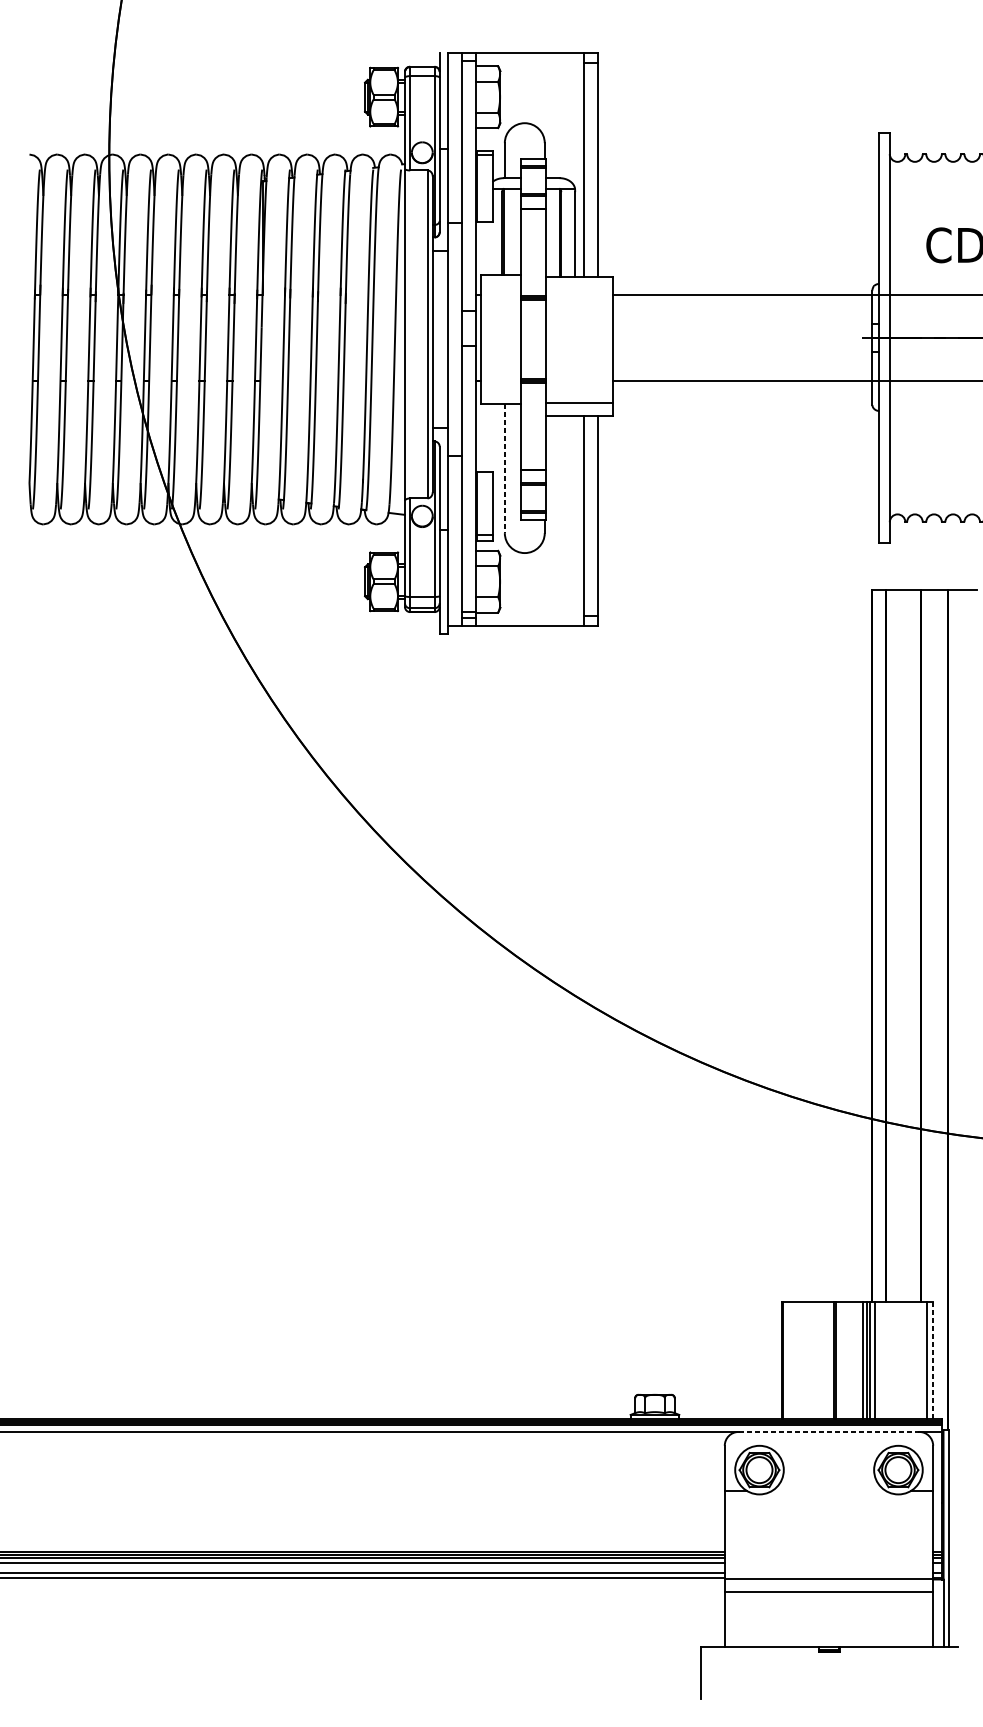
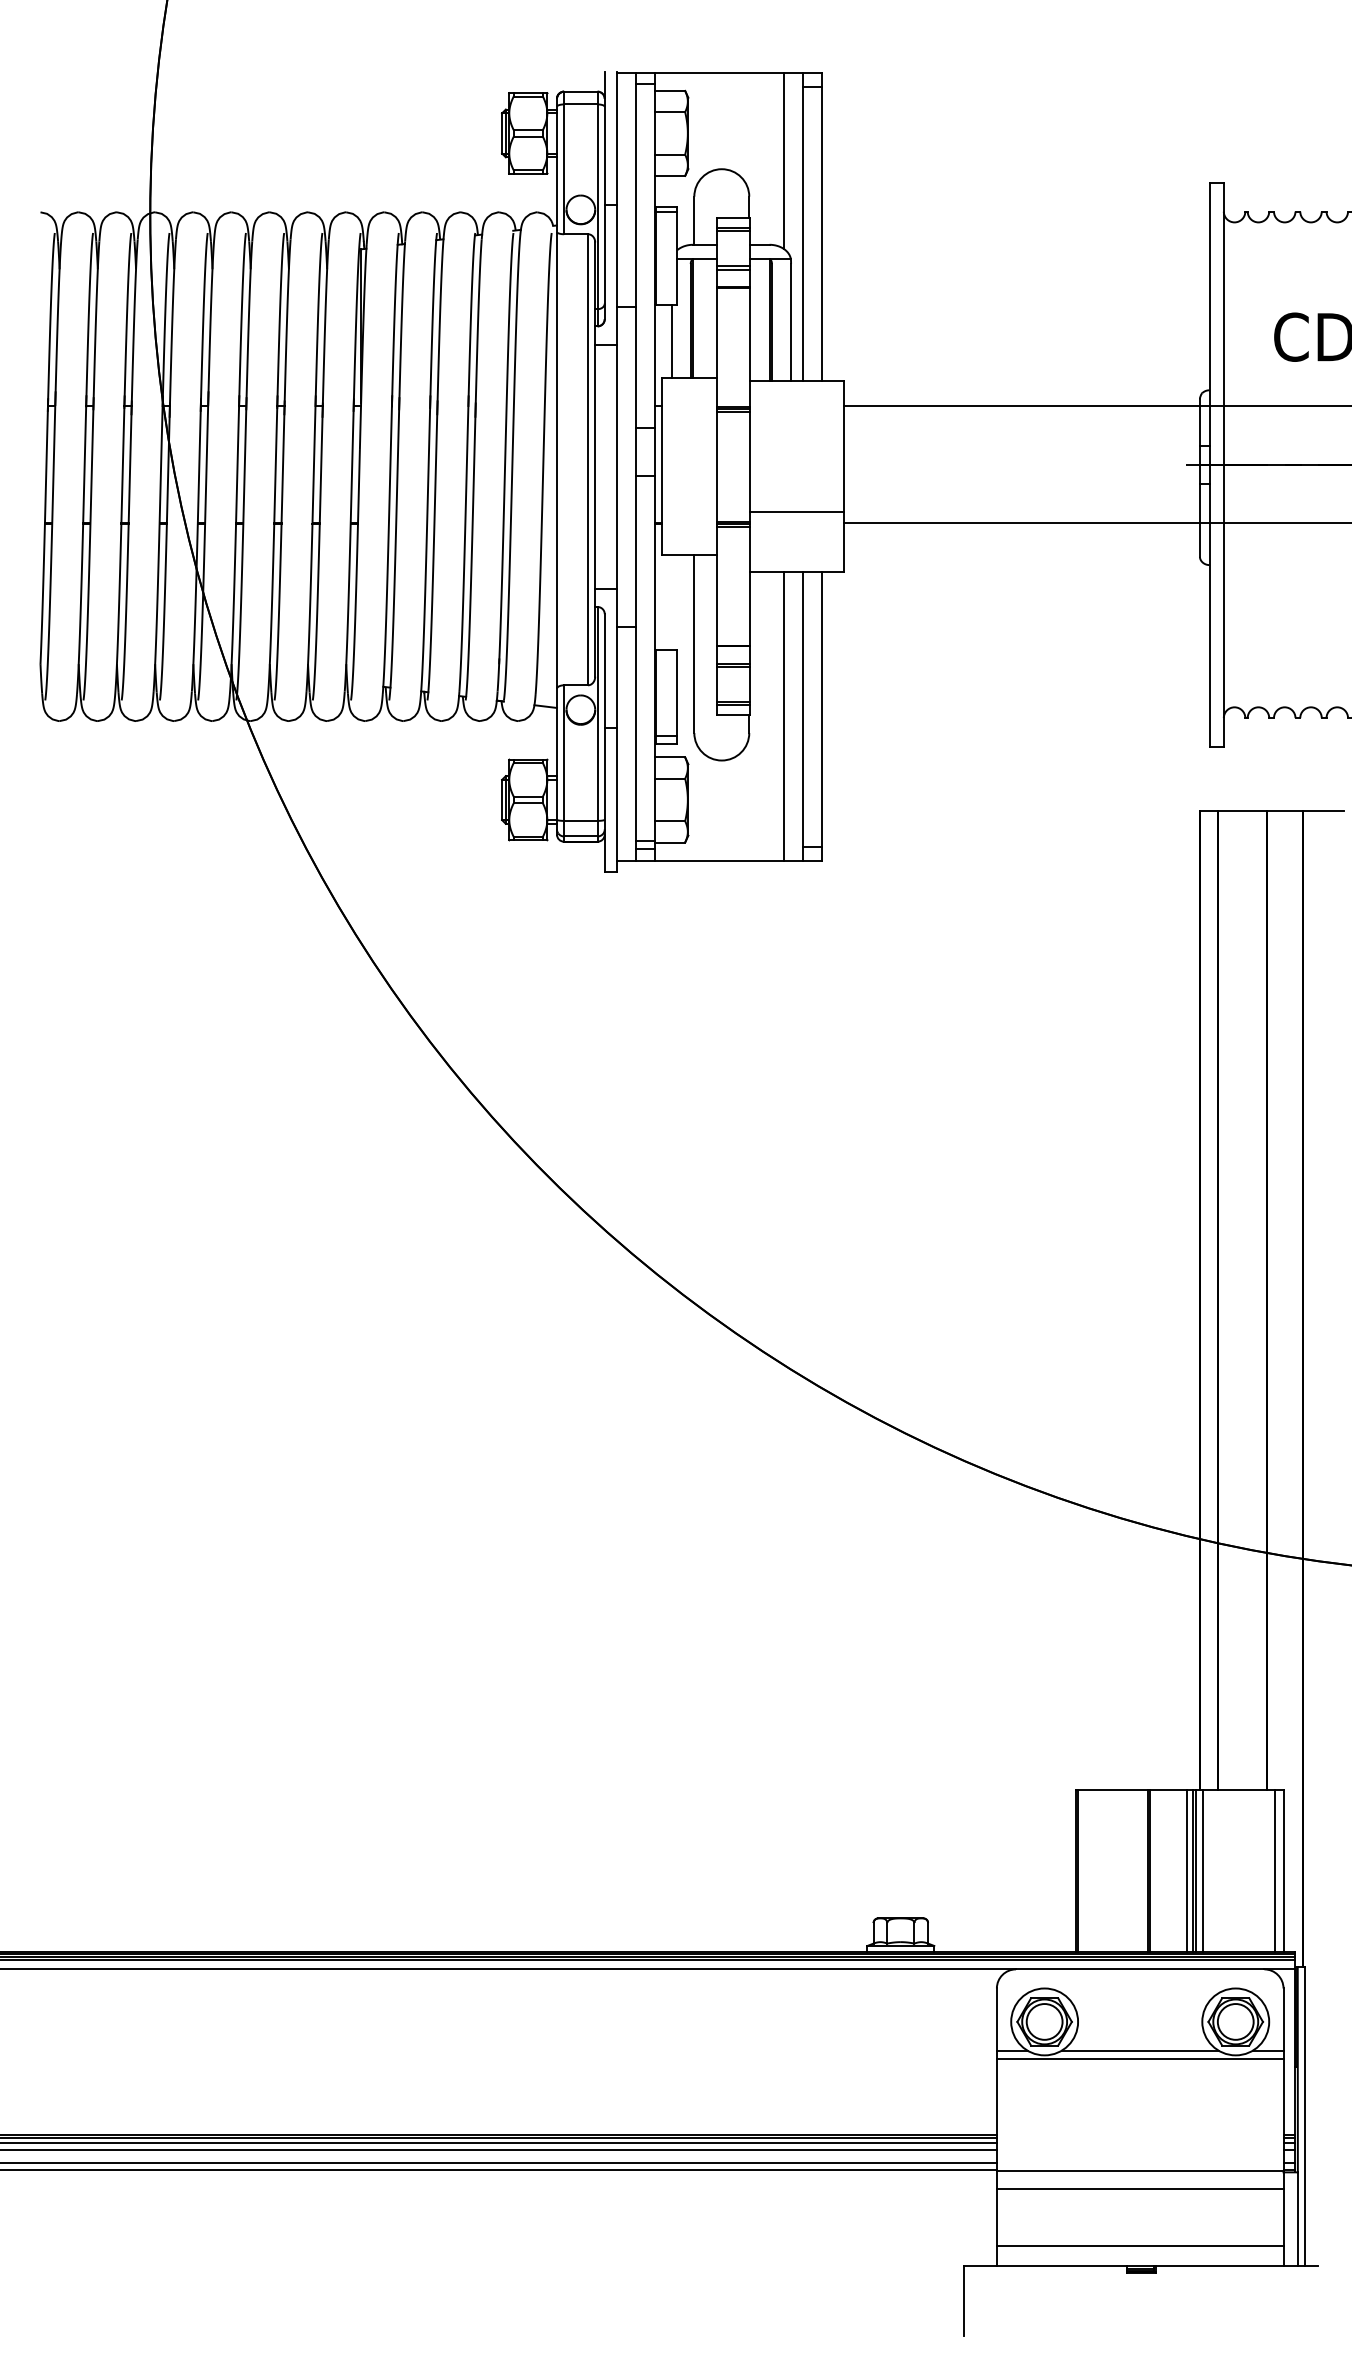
line: (569, 116) -> (783, 160), added
line: (488, 248) -> (671, 341), added
line: (579, 403) -> (796, 512), moved
line: (504, 468) -> (694, 644), dashed -> solid
line: (569, 520) -> (783, 715), added
line: (933, 1360) -> (1283, 1870), dashed -> solid
line: (829, 1432) -> (1140, 1969), dashed -> solid
line: (828, 1490) -> (1139, 2050), added
line: (828, 1497) -> (1139, 2059), added
line: (828, 1633) -> (1139, 2246), added

